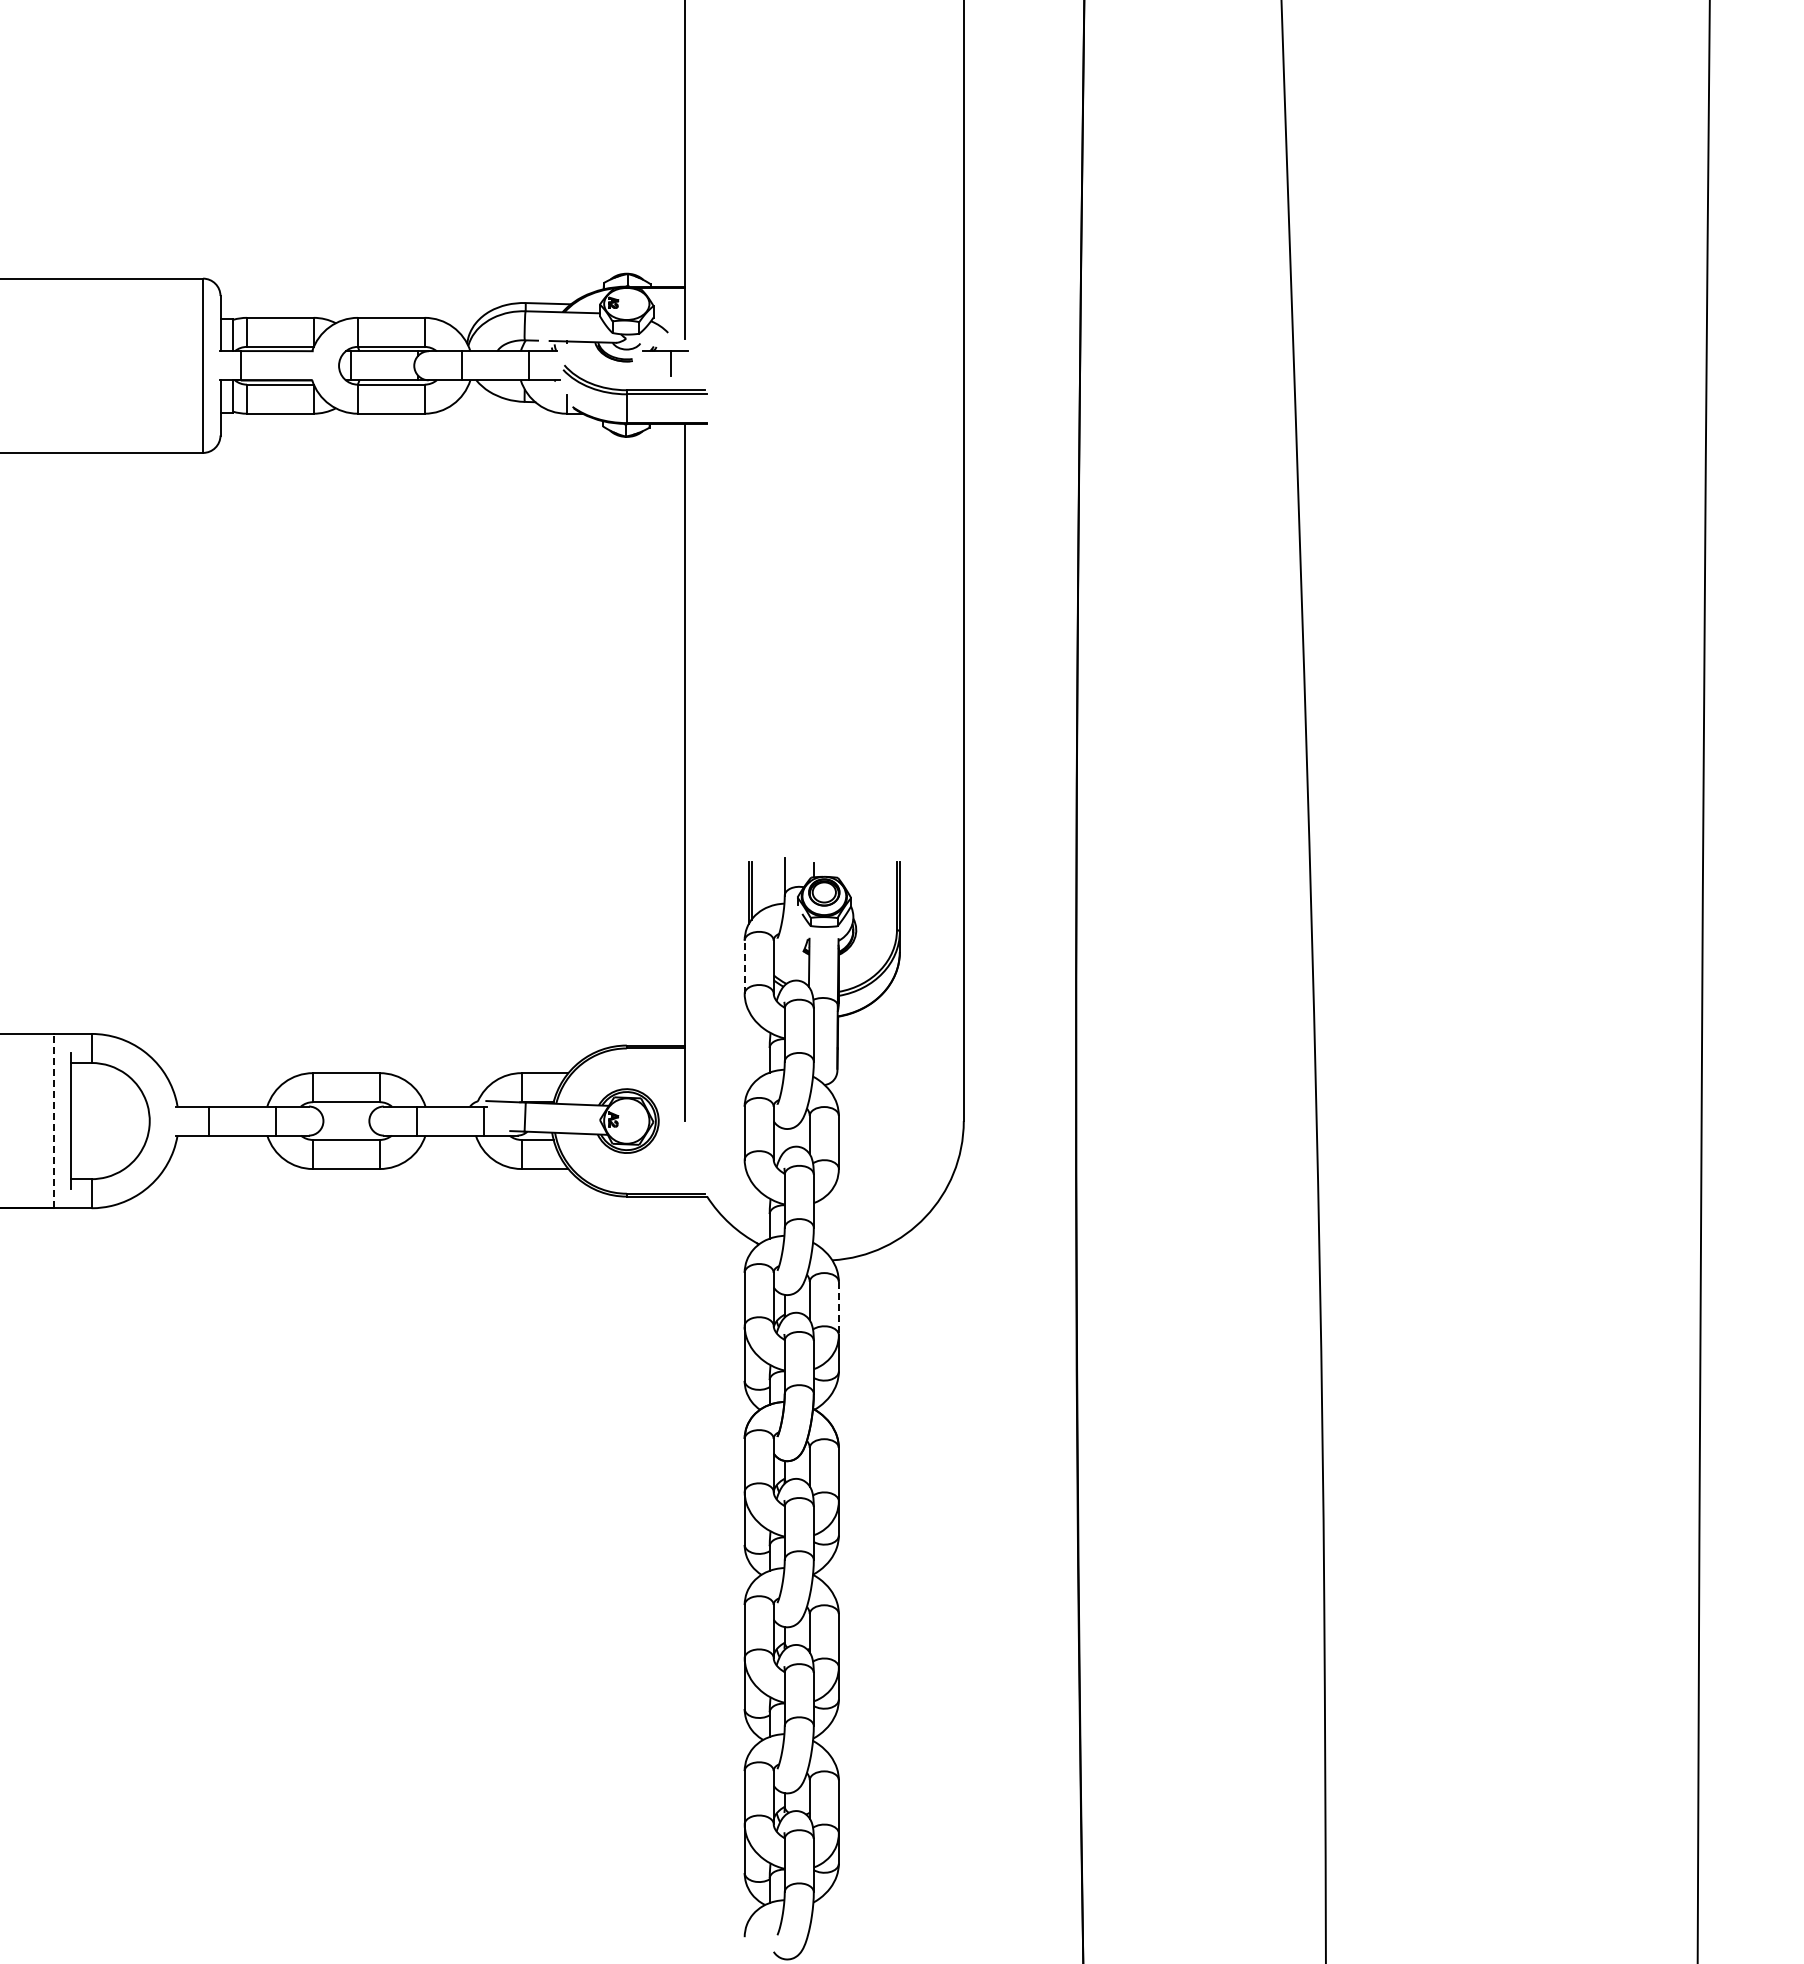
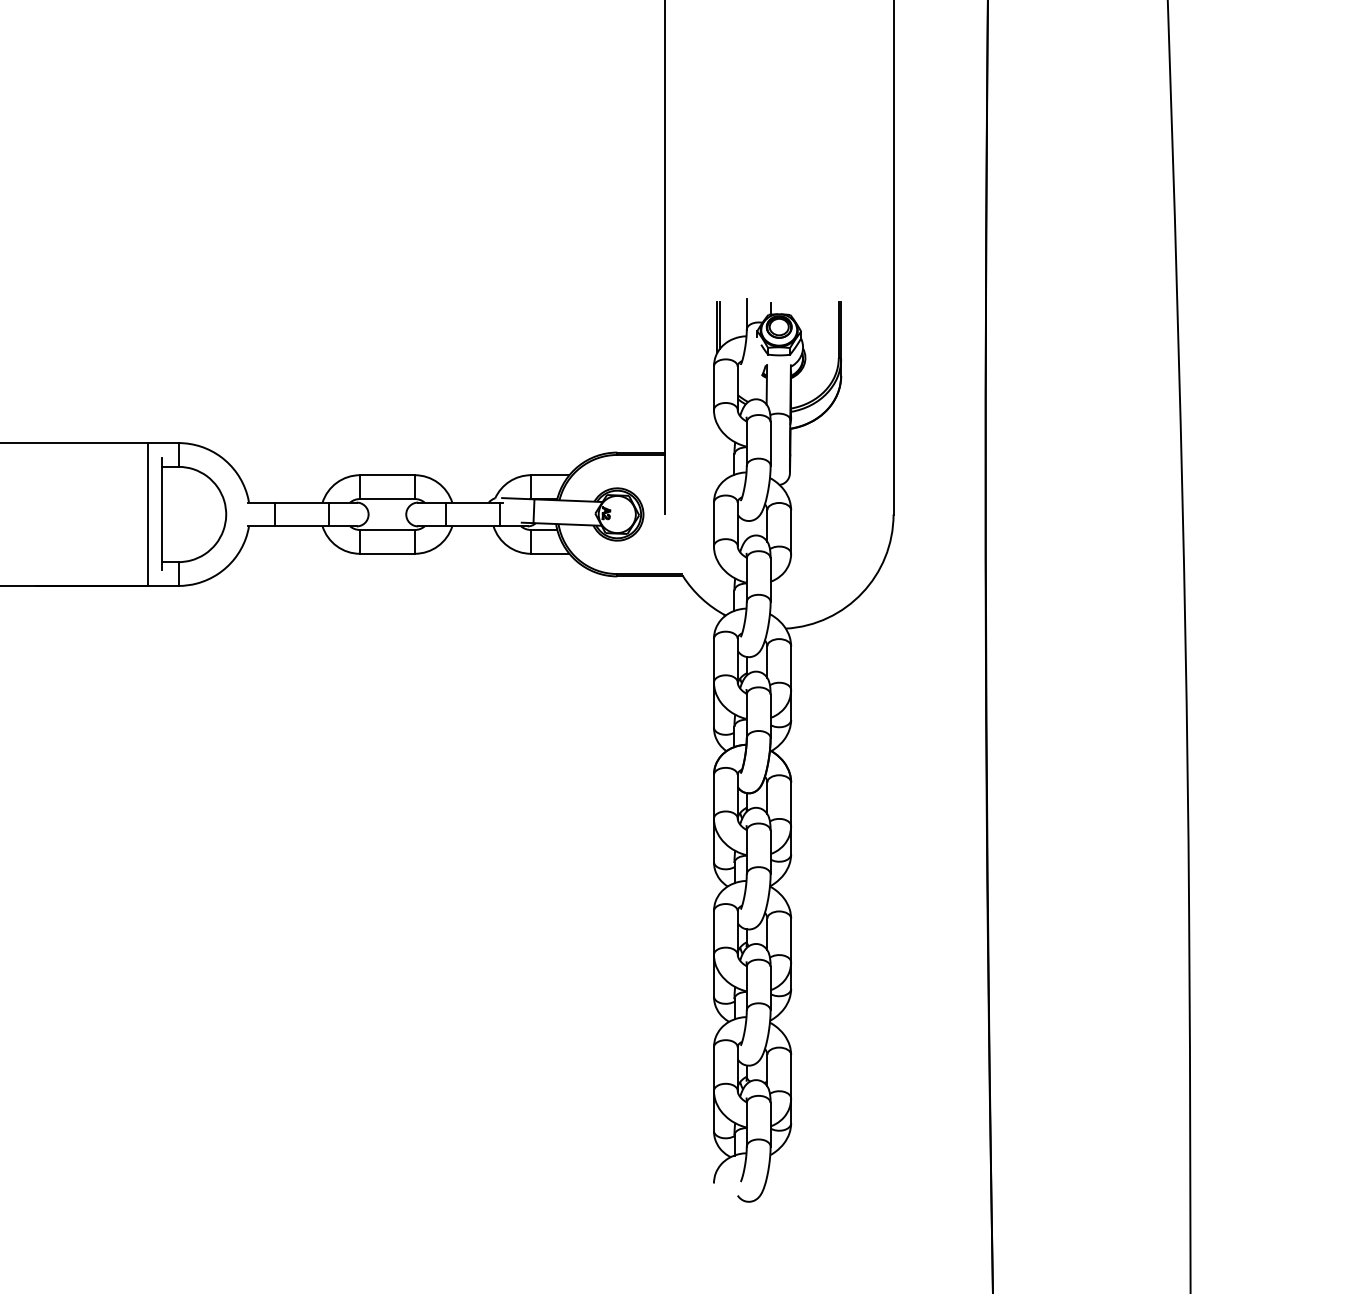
line: (744, 967) -> (713, 388), dashed -> solid
line: (53, 1120) -> (147, 514), dashed -> solid
line: (838, 1308) -> (790, 668), dashed -> solid

